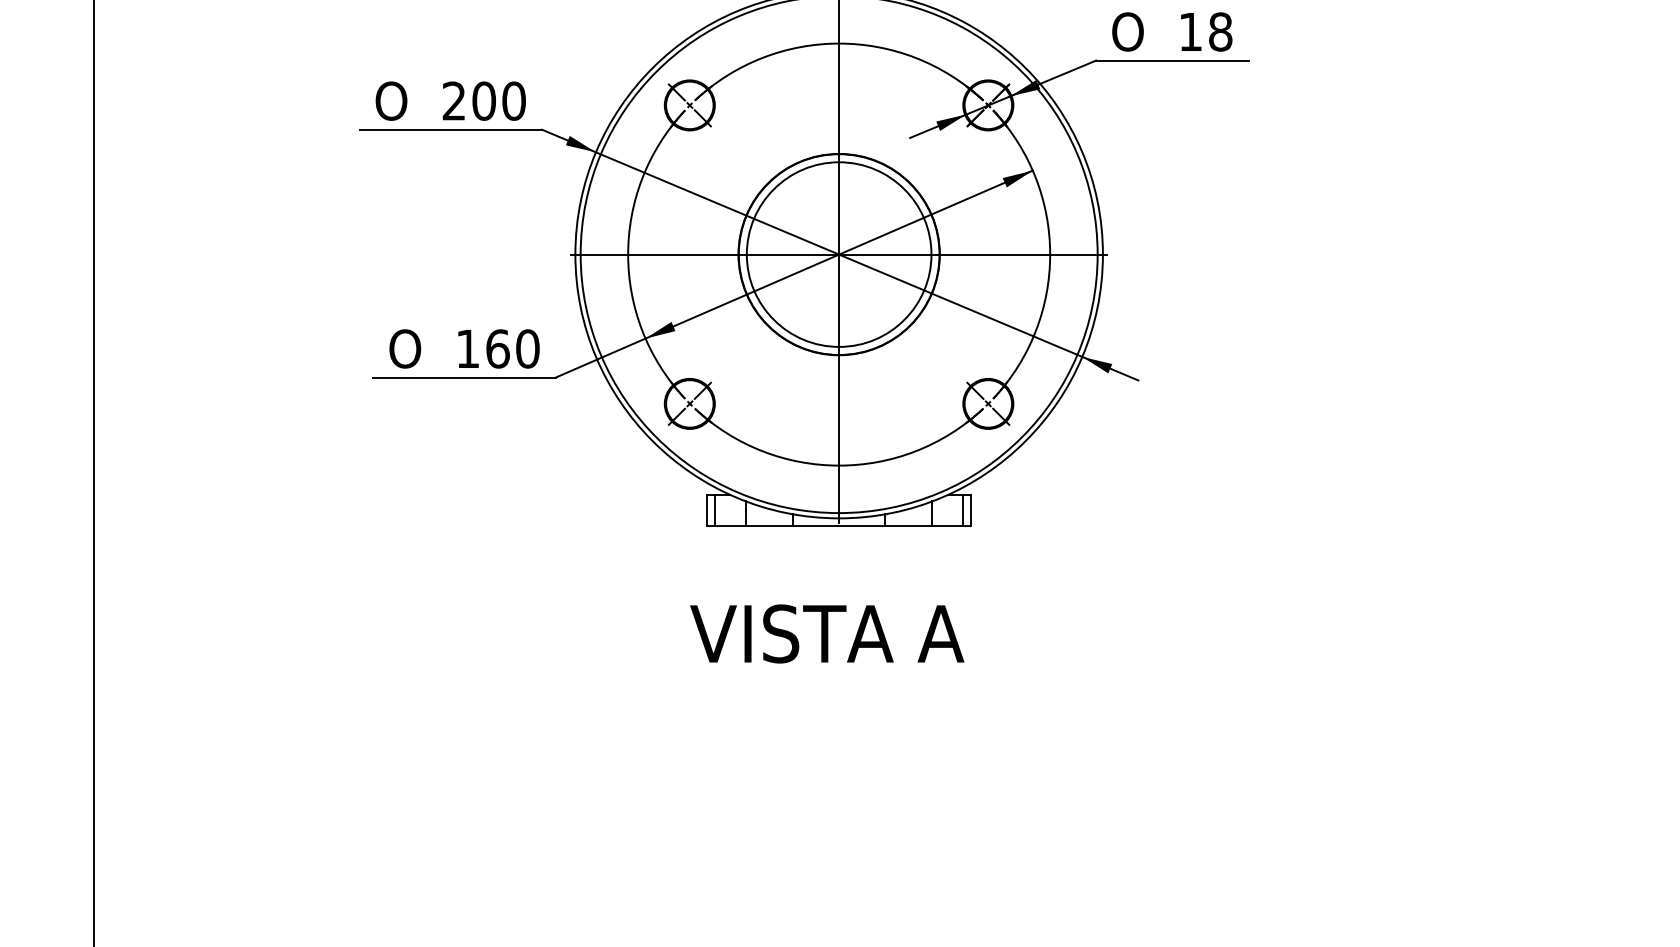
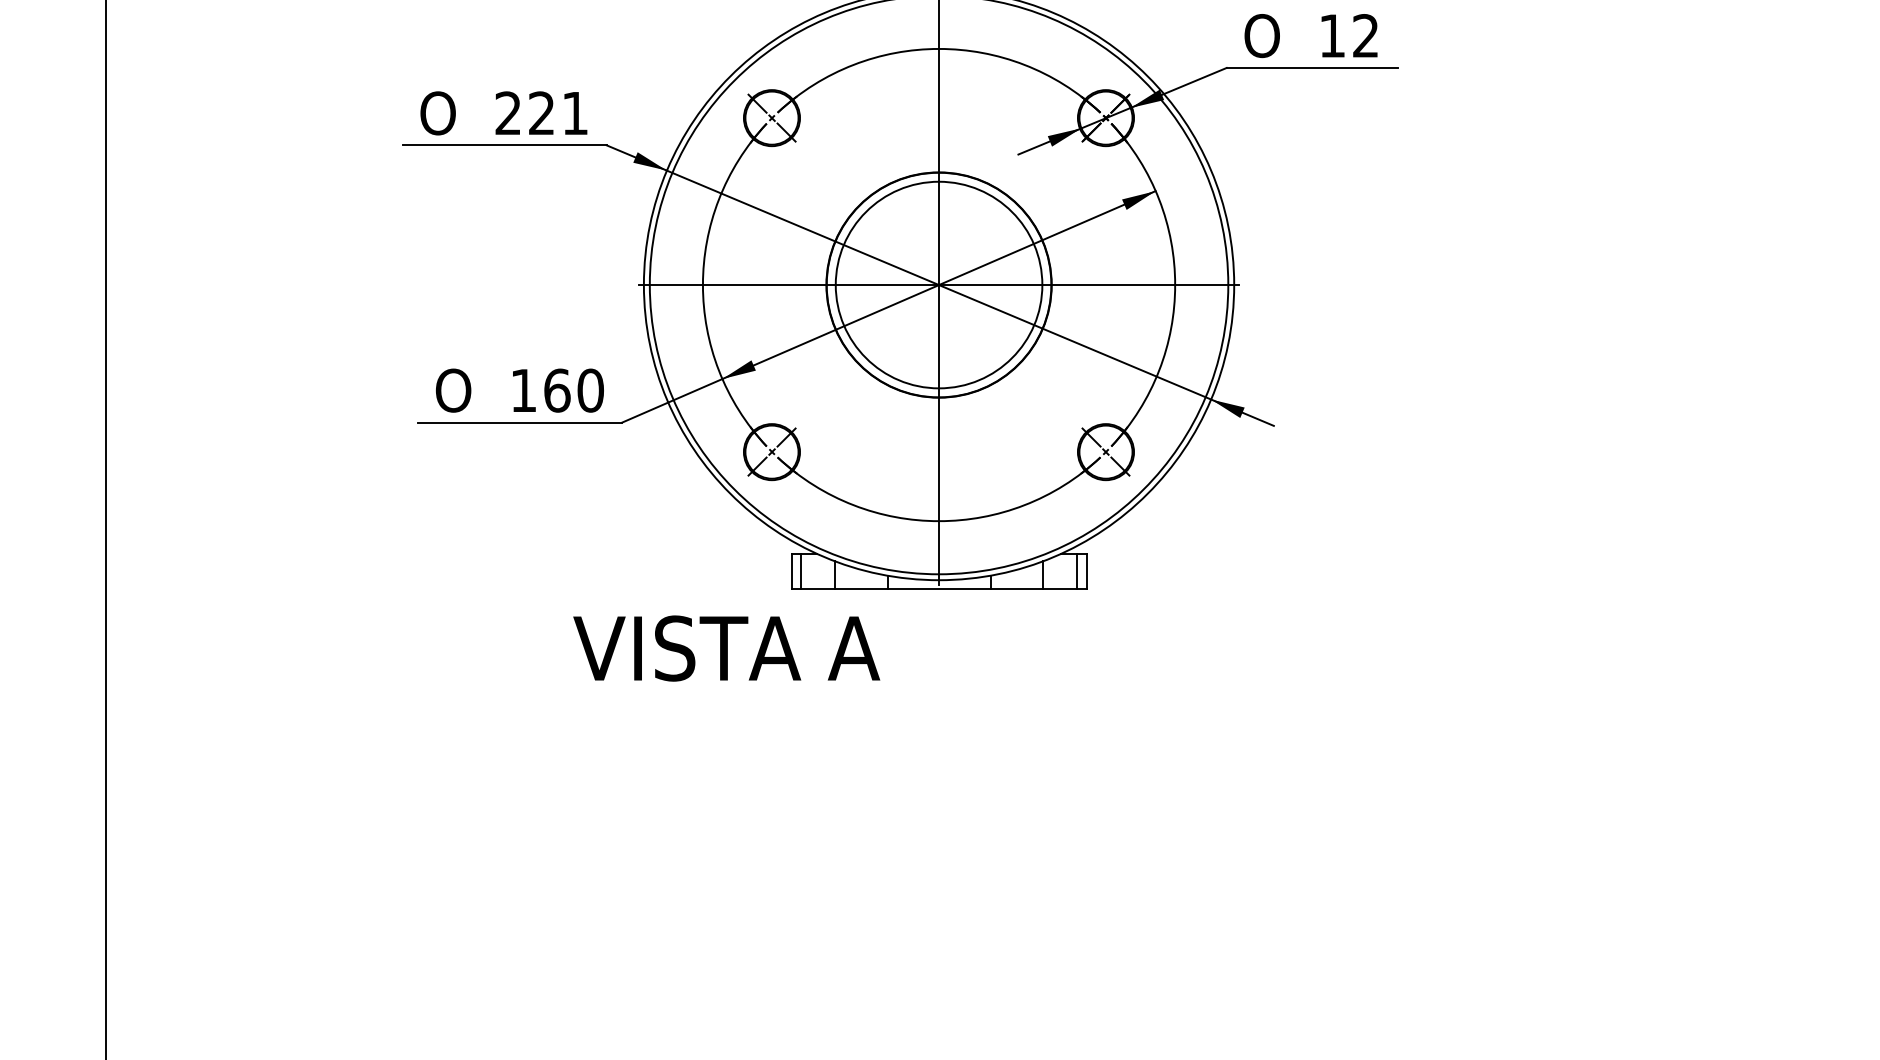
text: (1221, 32) -> (1366, 36), 18 -> 12
text: (499, 101) -> (558, 113), 200 -> 221
text: (827, 633) -> (726, 648), moved

